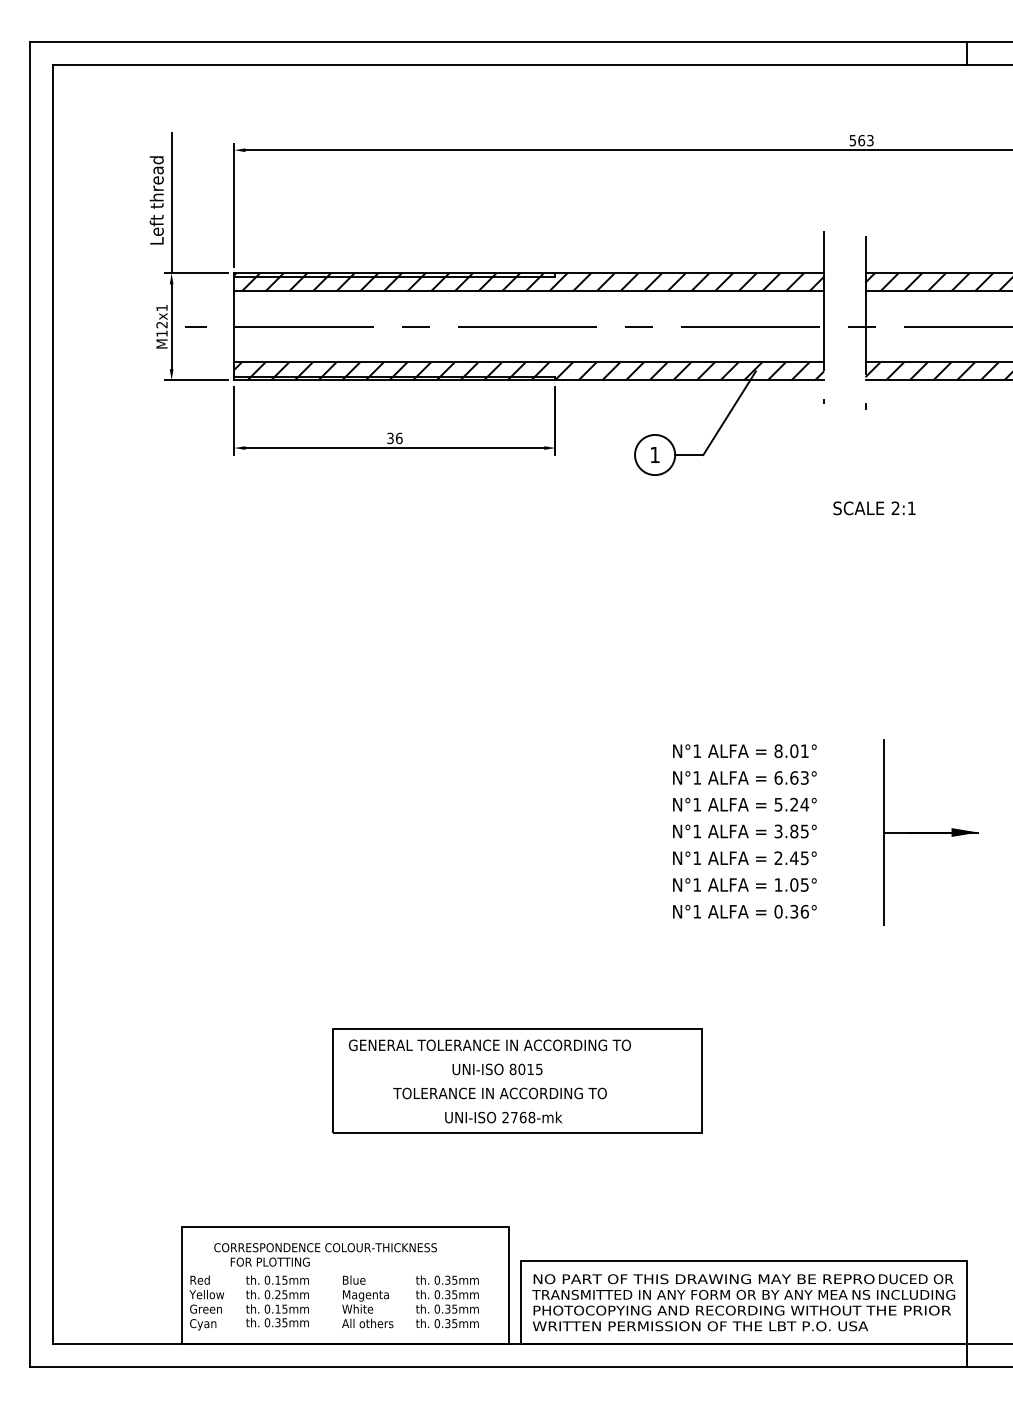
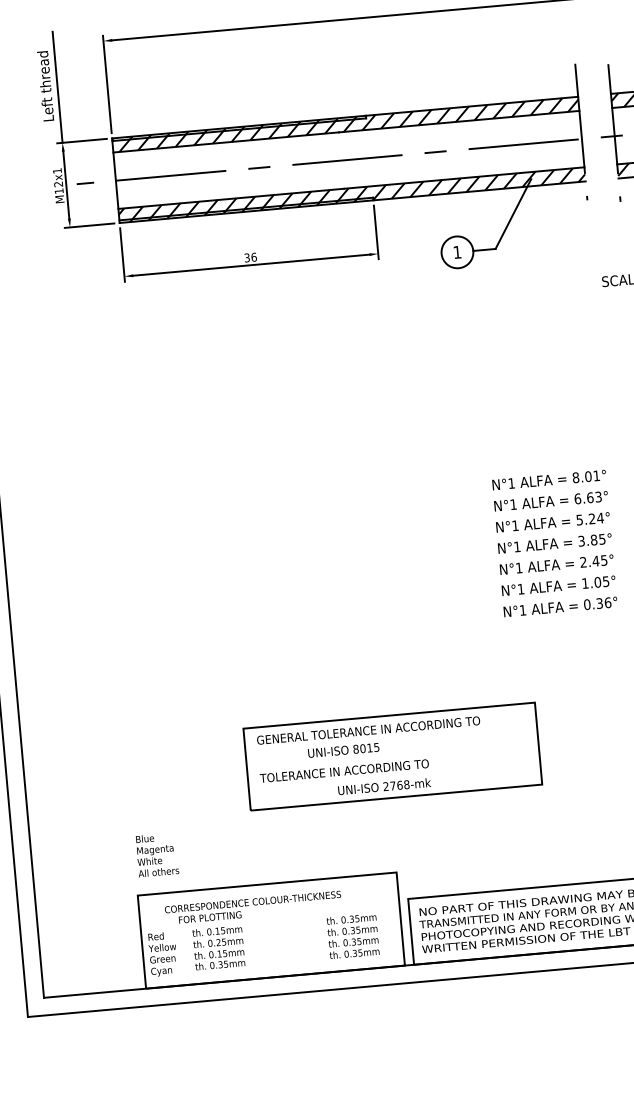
text: (497, 1069) -> (343, 750), moved
text: (499, 1093) -> (343, 771), moved
text: (367, 1301) -> (157, 854), moved

